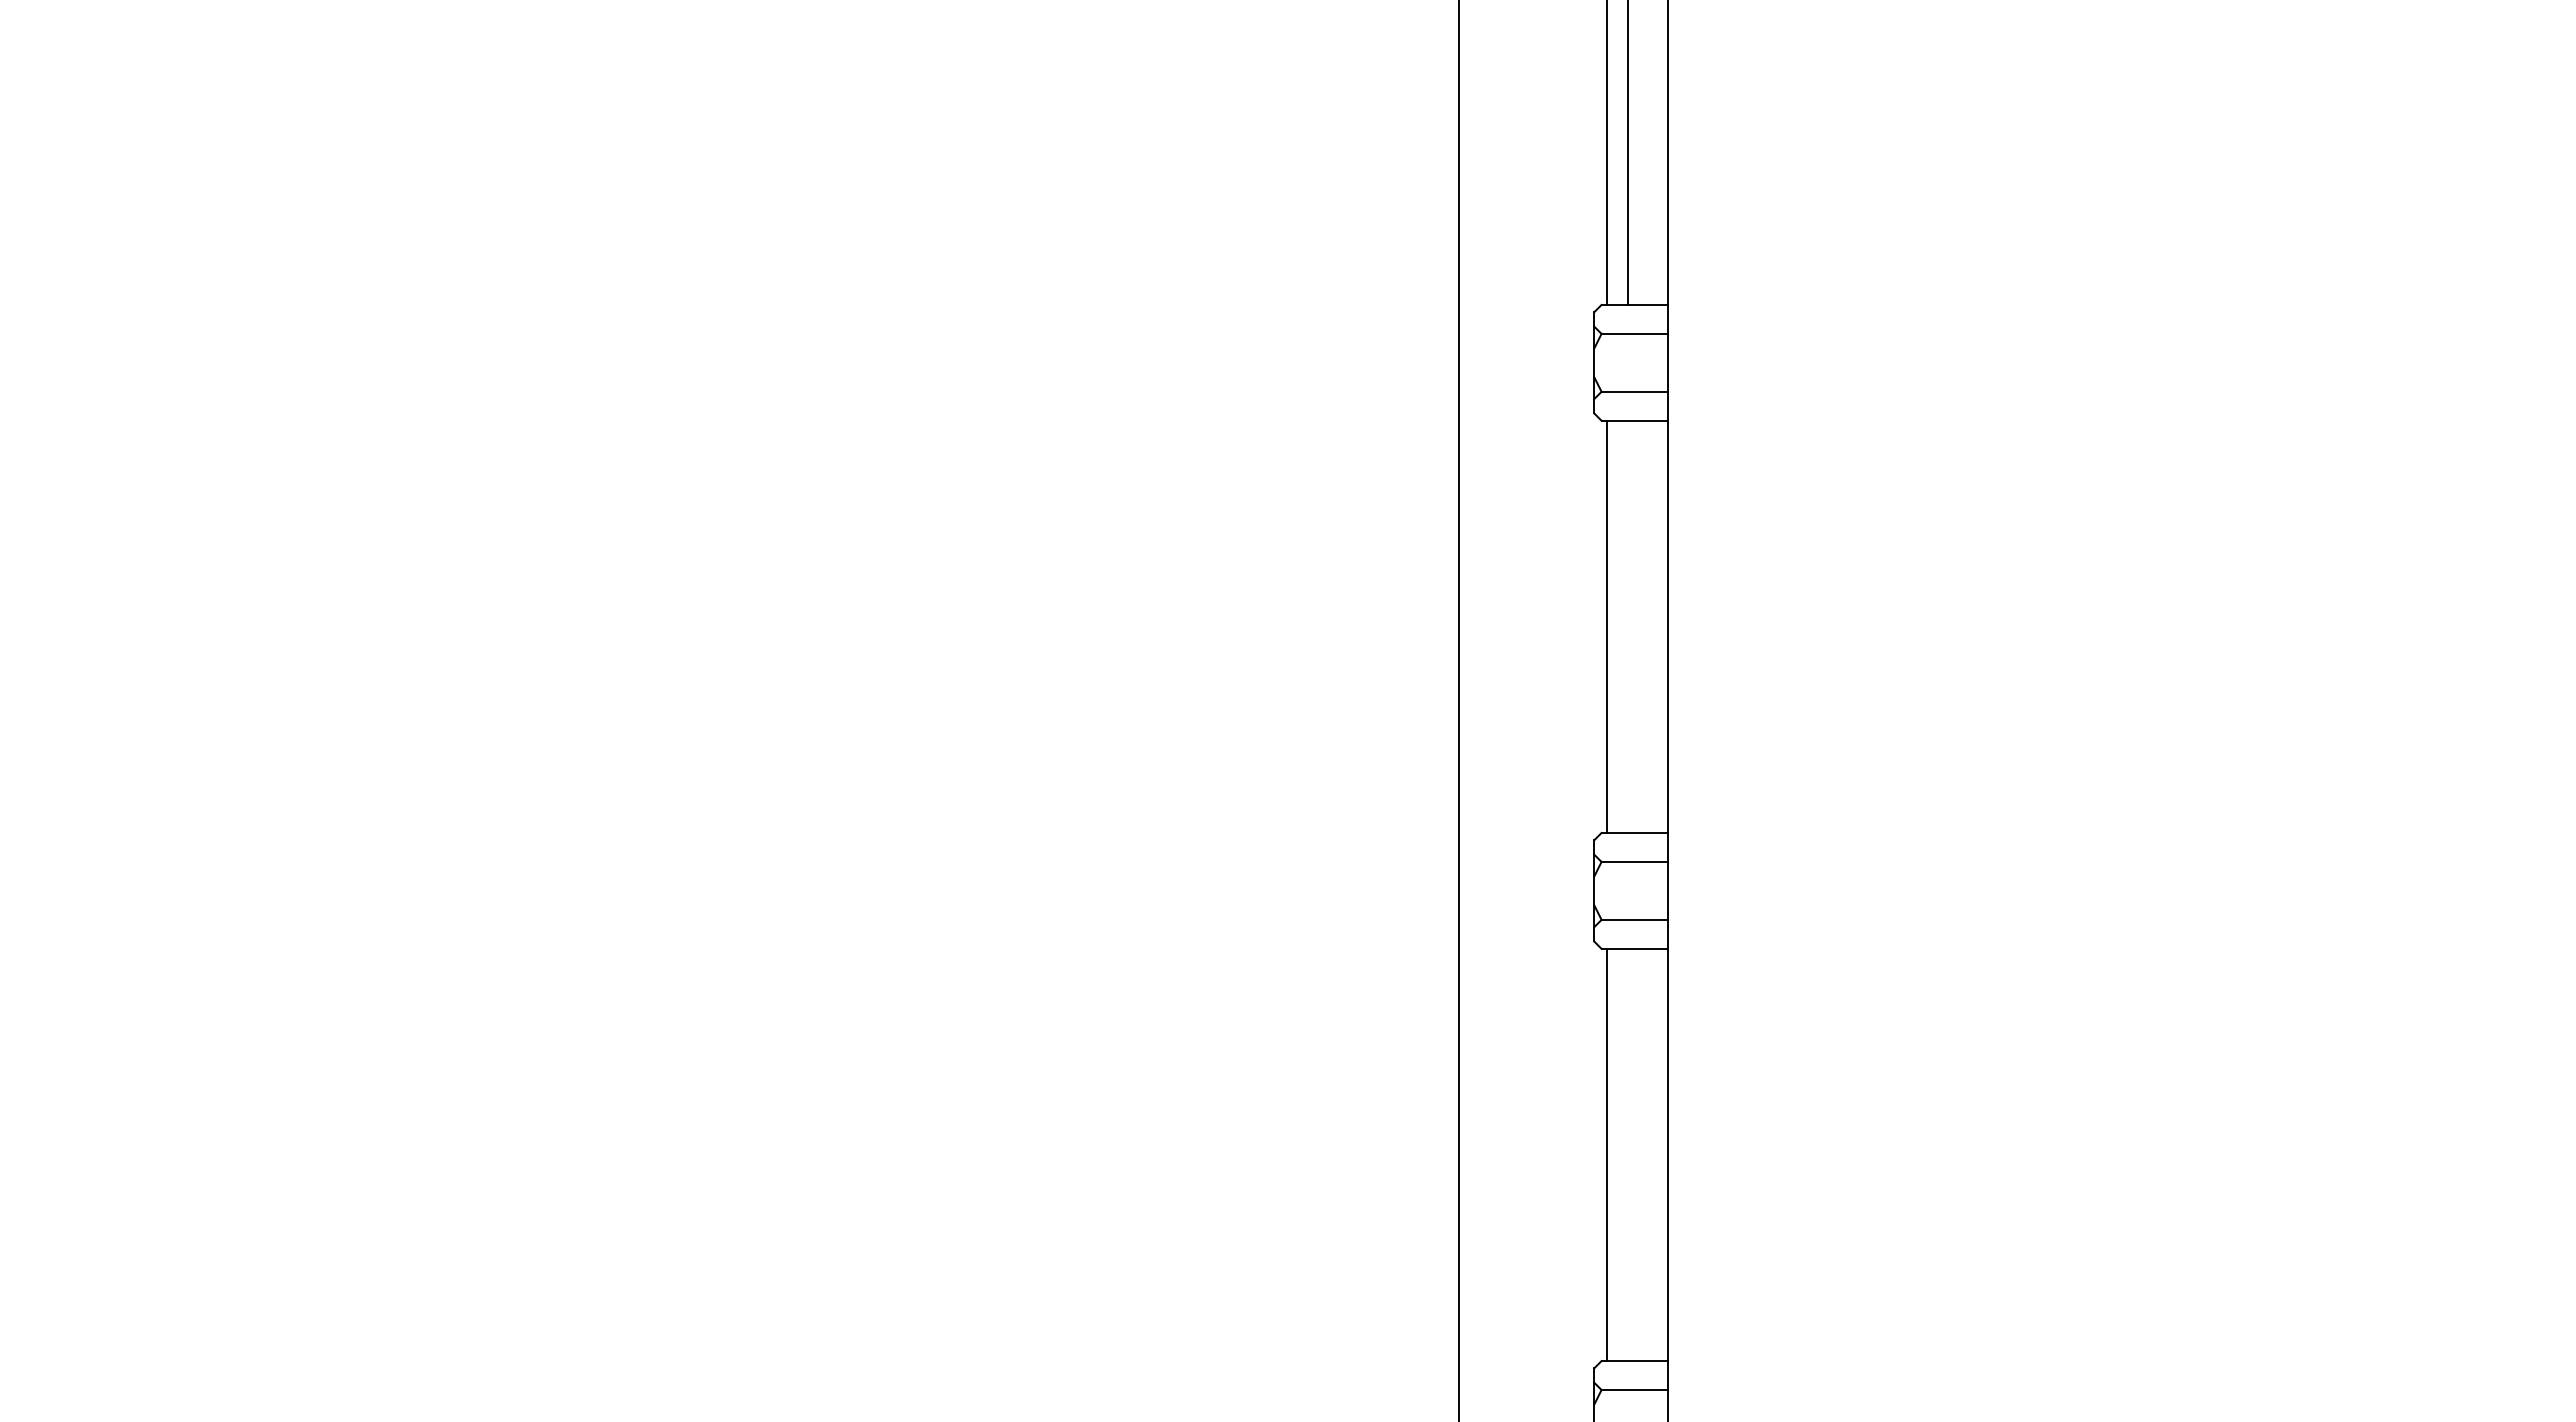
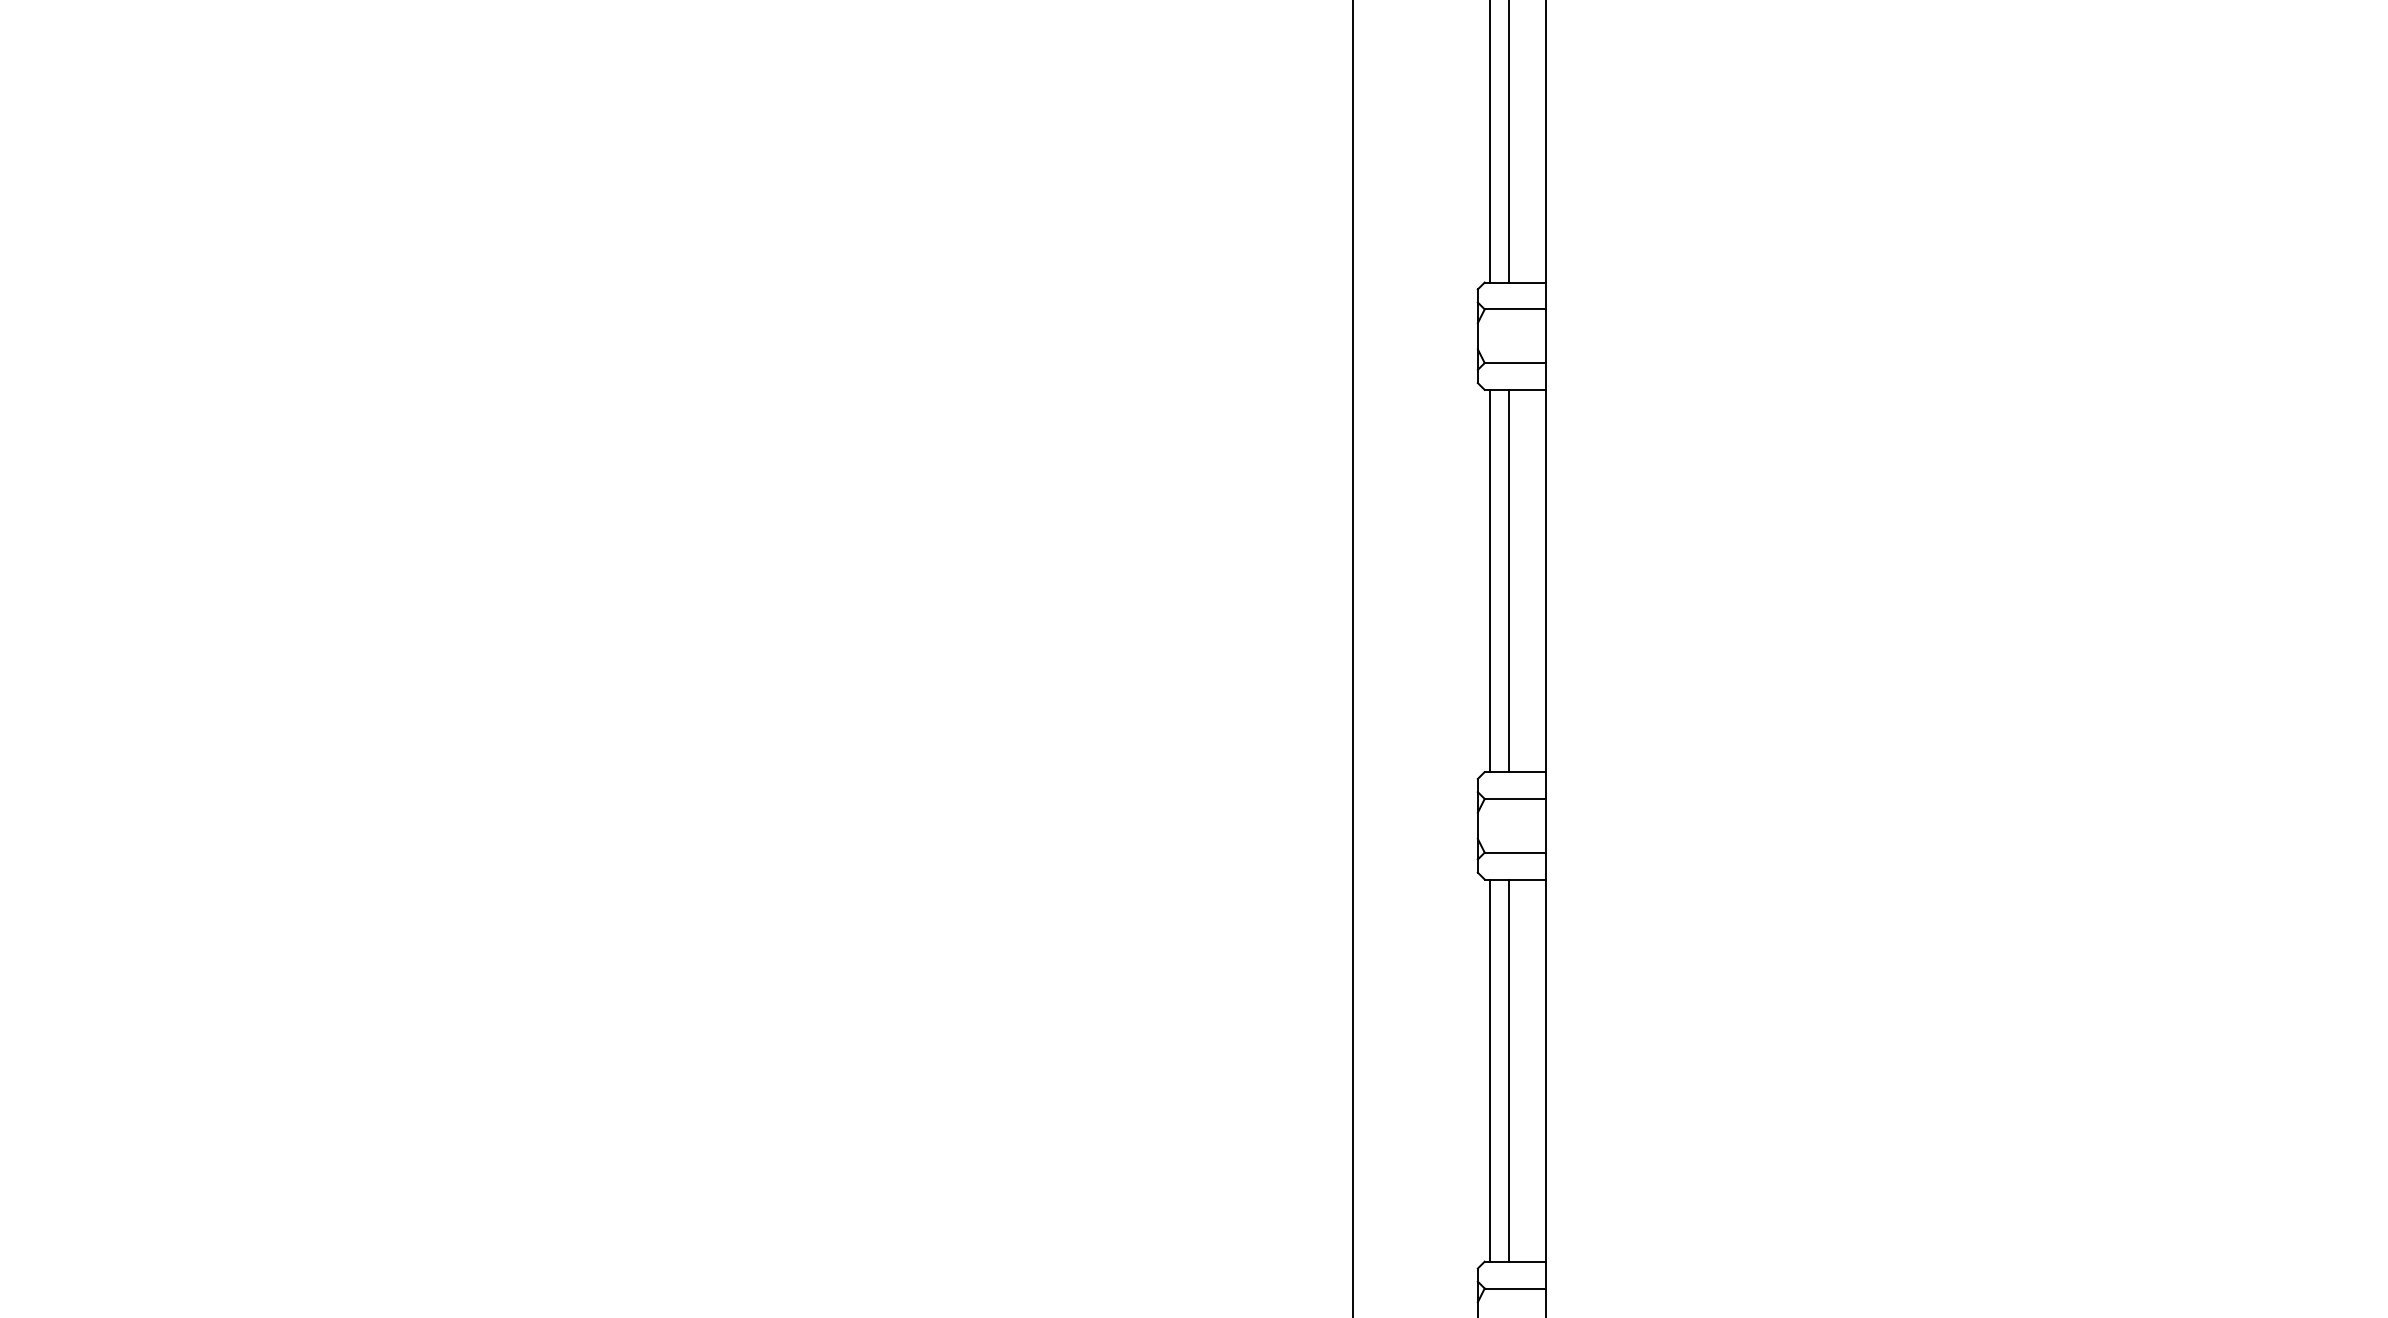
line: (1627, 626) -> (1508, 580), added
line: (1627, 1154) -> (1508, 1070), added

